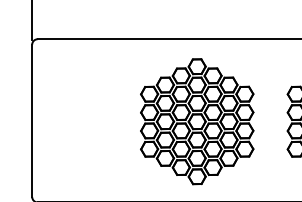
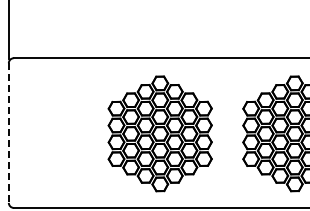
line: (31, 121) -> (8, 133), solid -> dashed

